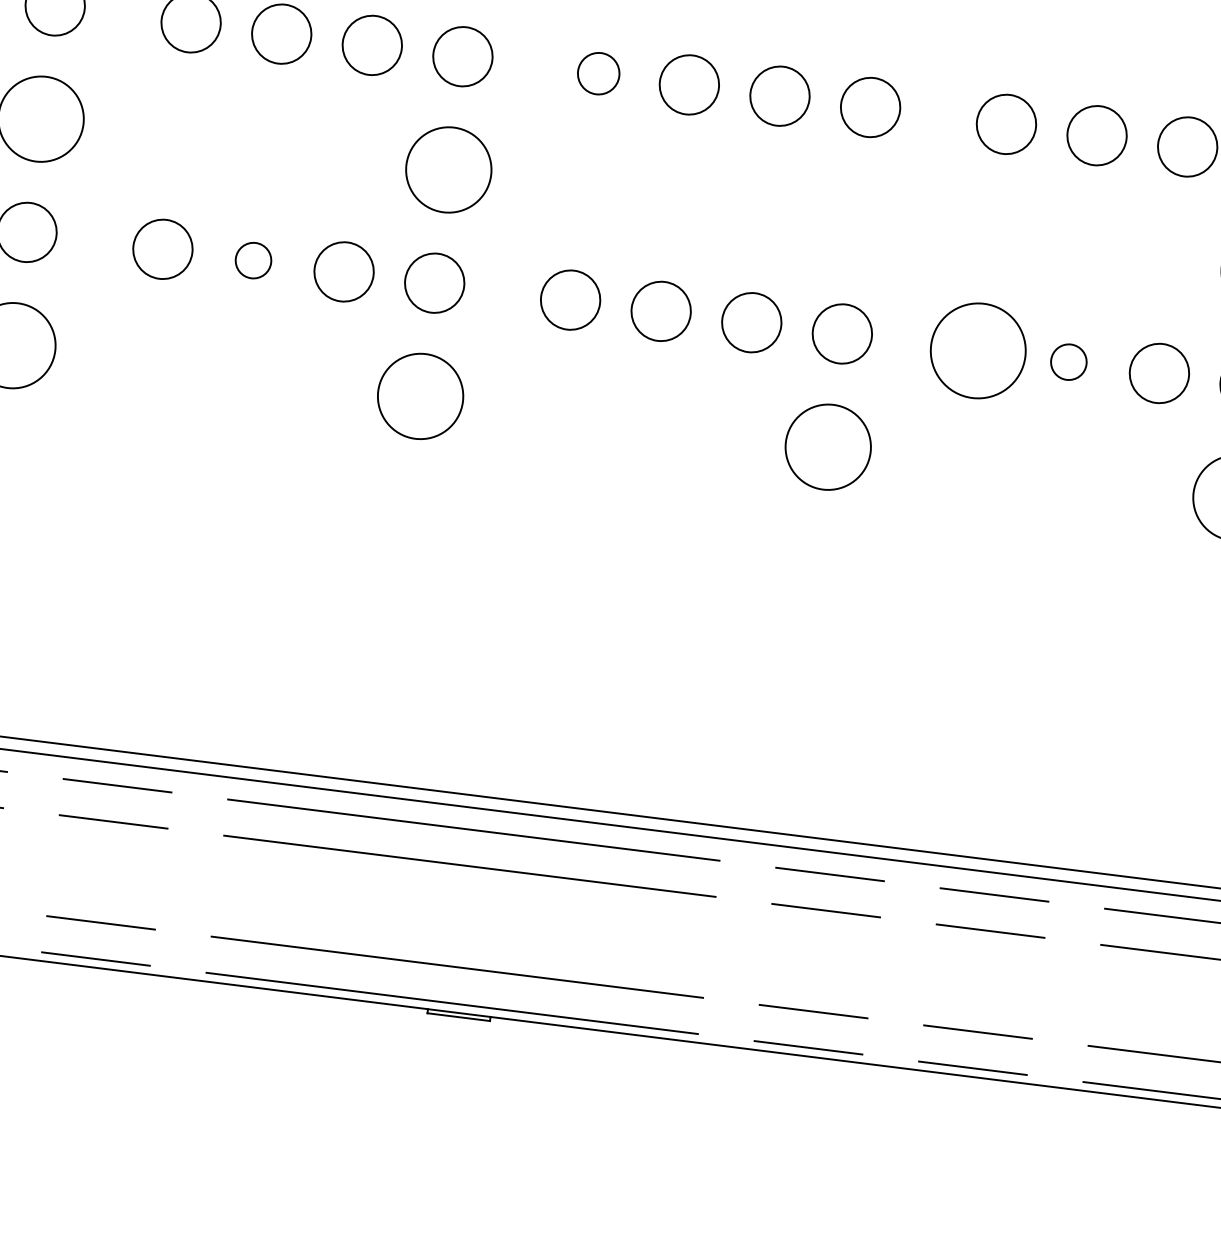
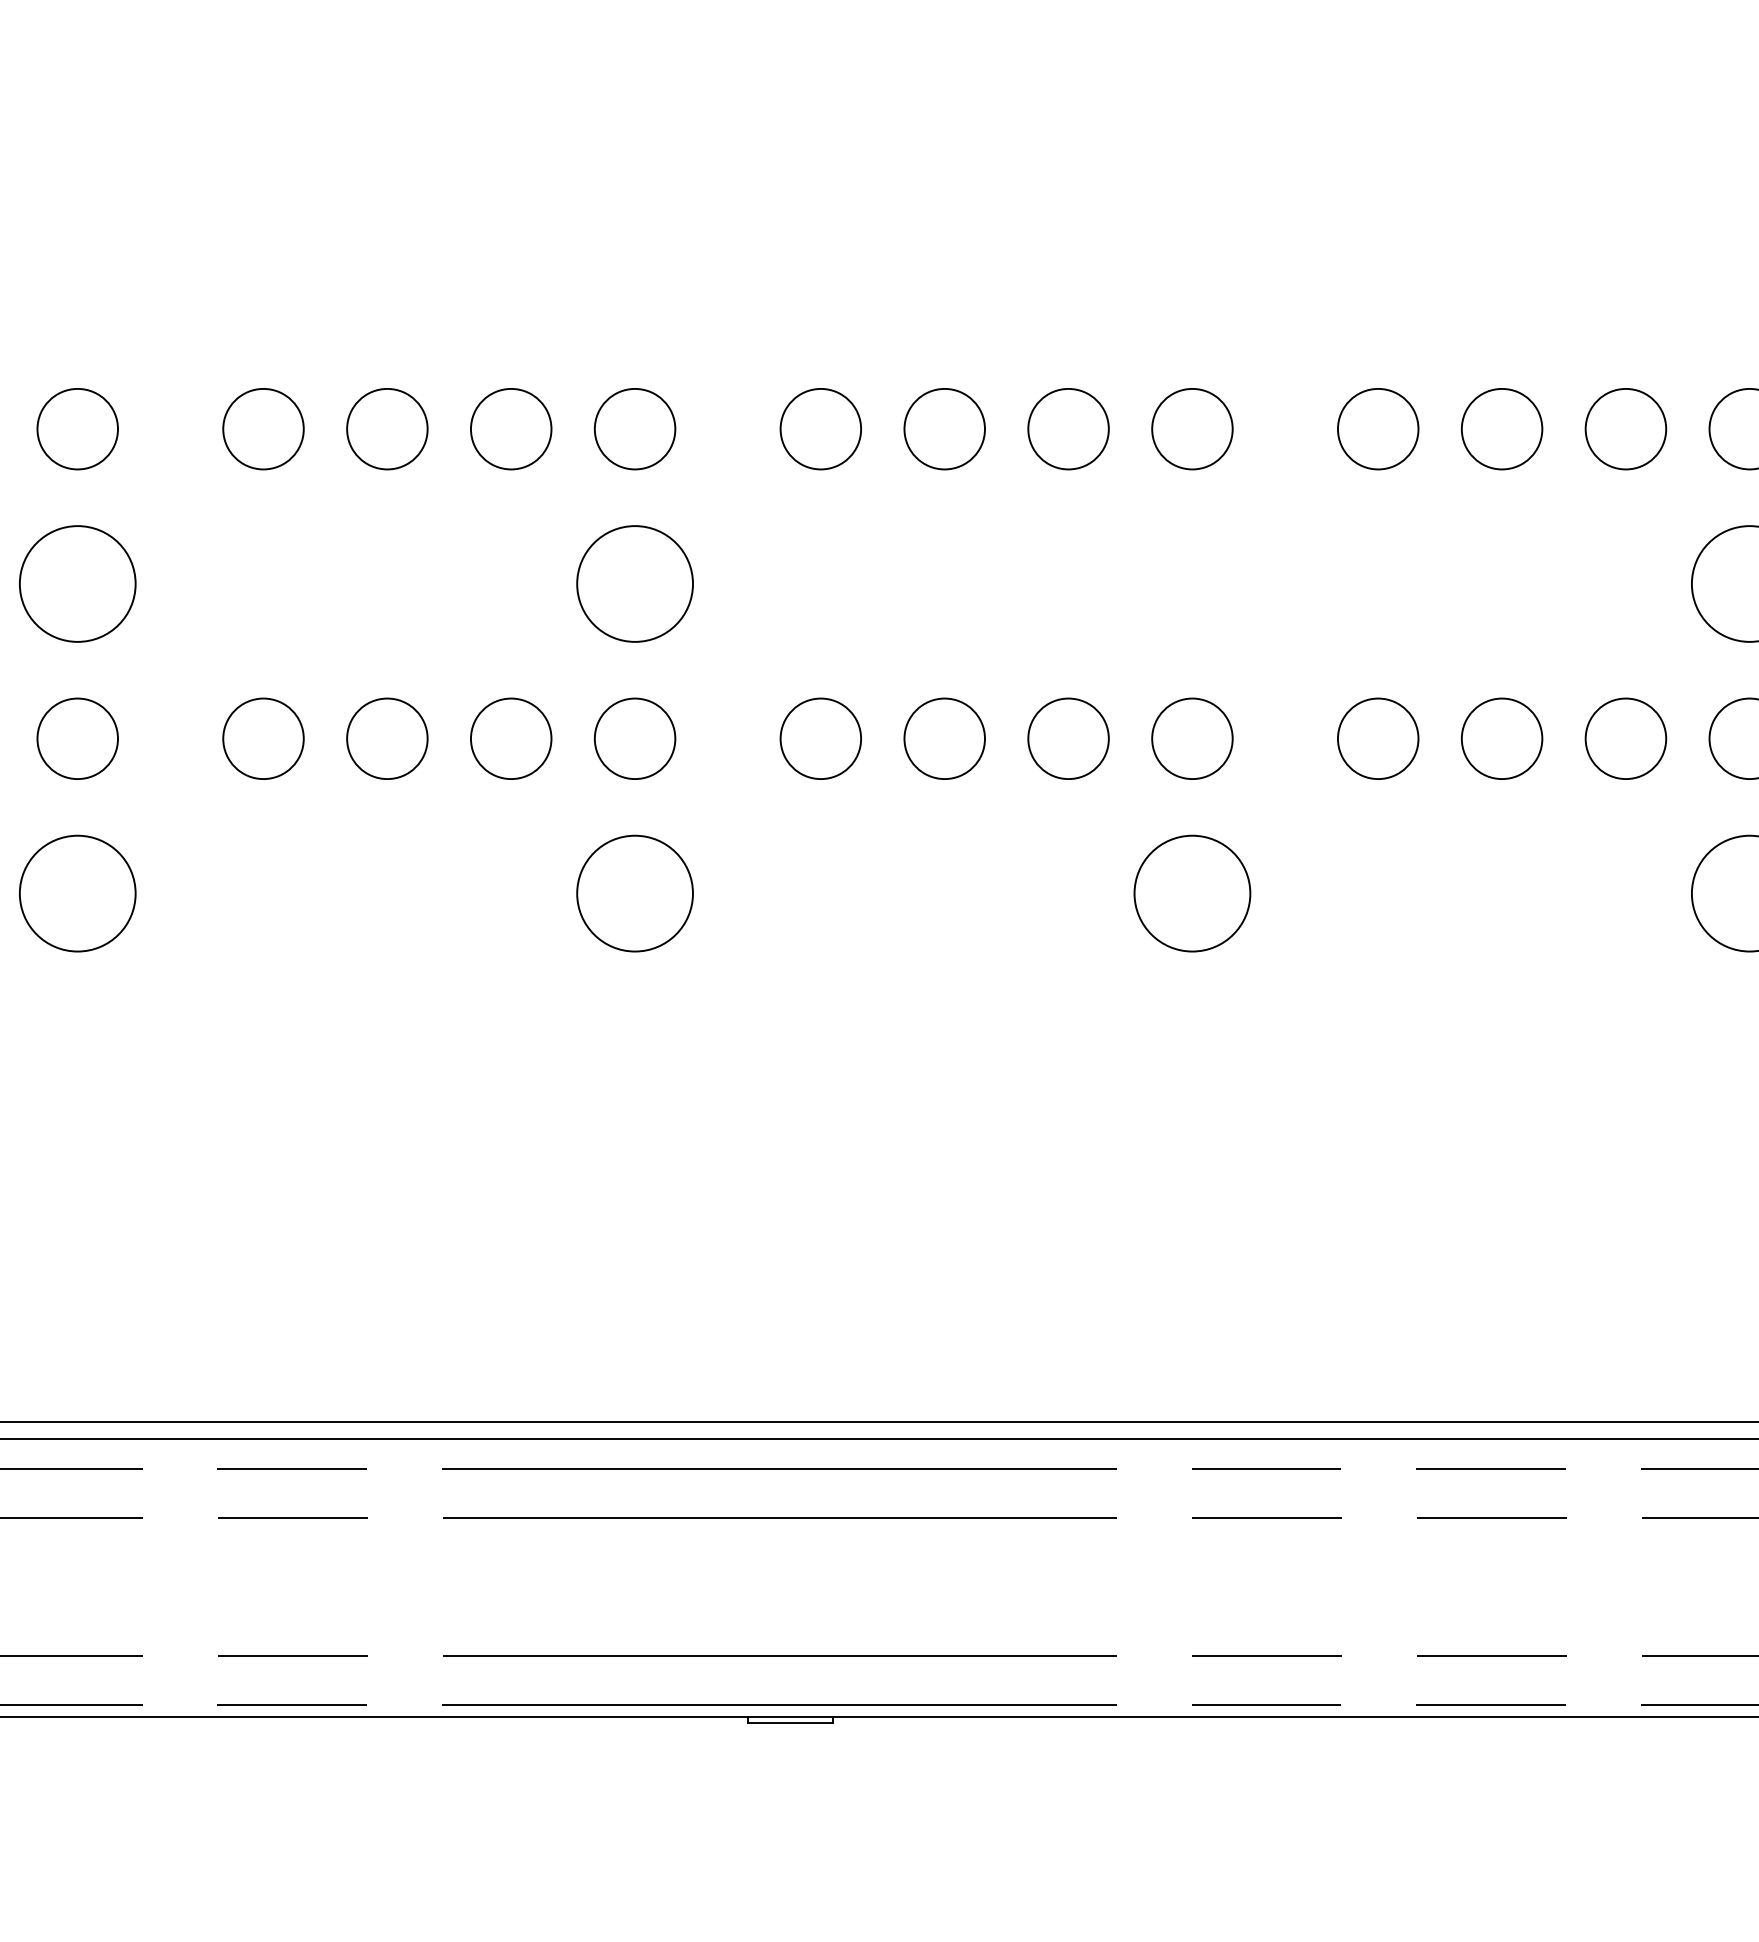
circle: (598, 73) -> (820, 429), size x1.43
circle: (253, 260) -> (387, 738), size x1.67
circle: (977, 350) -> (1377, 738), size x0.62
circle: (1068, 361) -> (1501, 738), size x1.67

